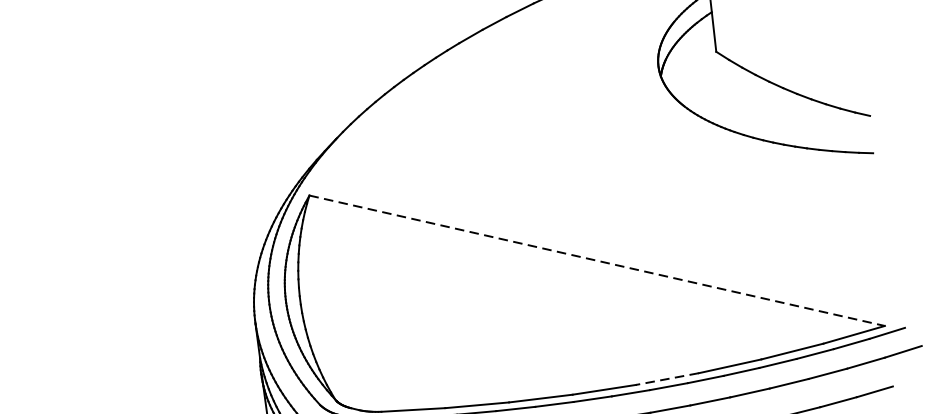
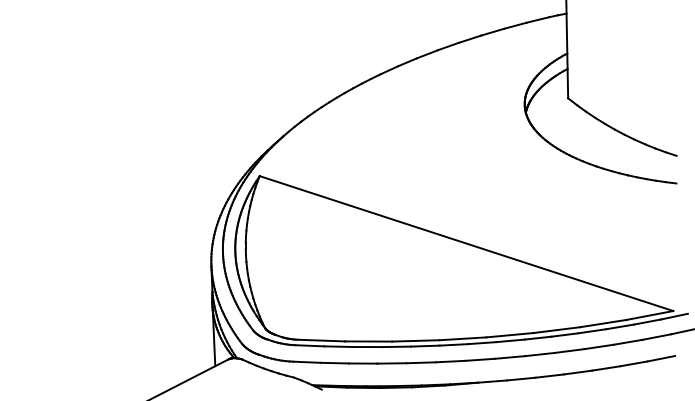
line: (598, 260) -> (467, 243), dashed -> solid
line: (666, 379) -> (509, 335), dashed -> solid

